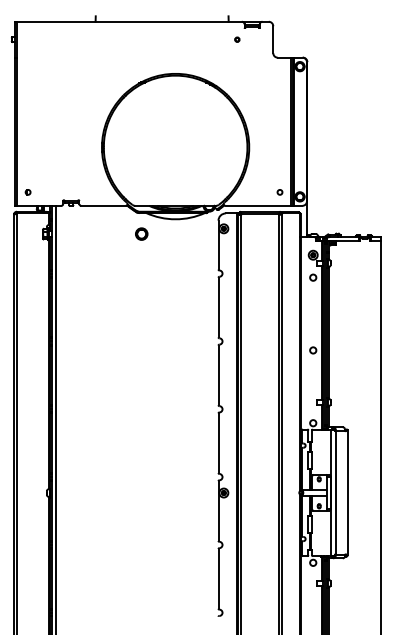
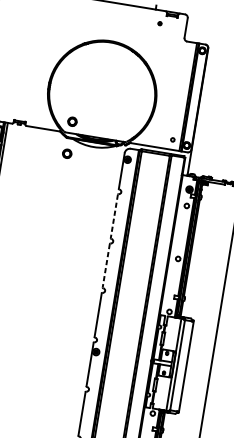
part: (141, 189) -> (72, 121), added
line: (218, 307) -> (114, 216), solid -> dashed
line: (218, 375) -> (106, 265), solid -> dashed

